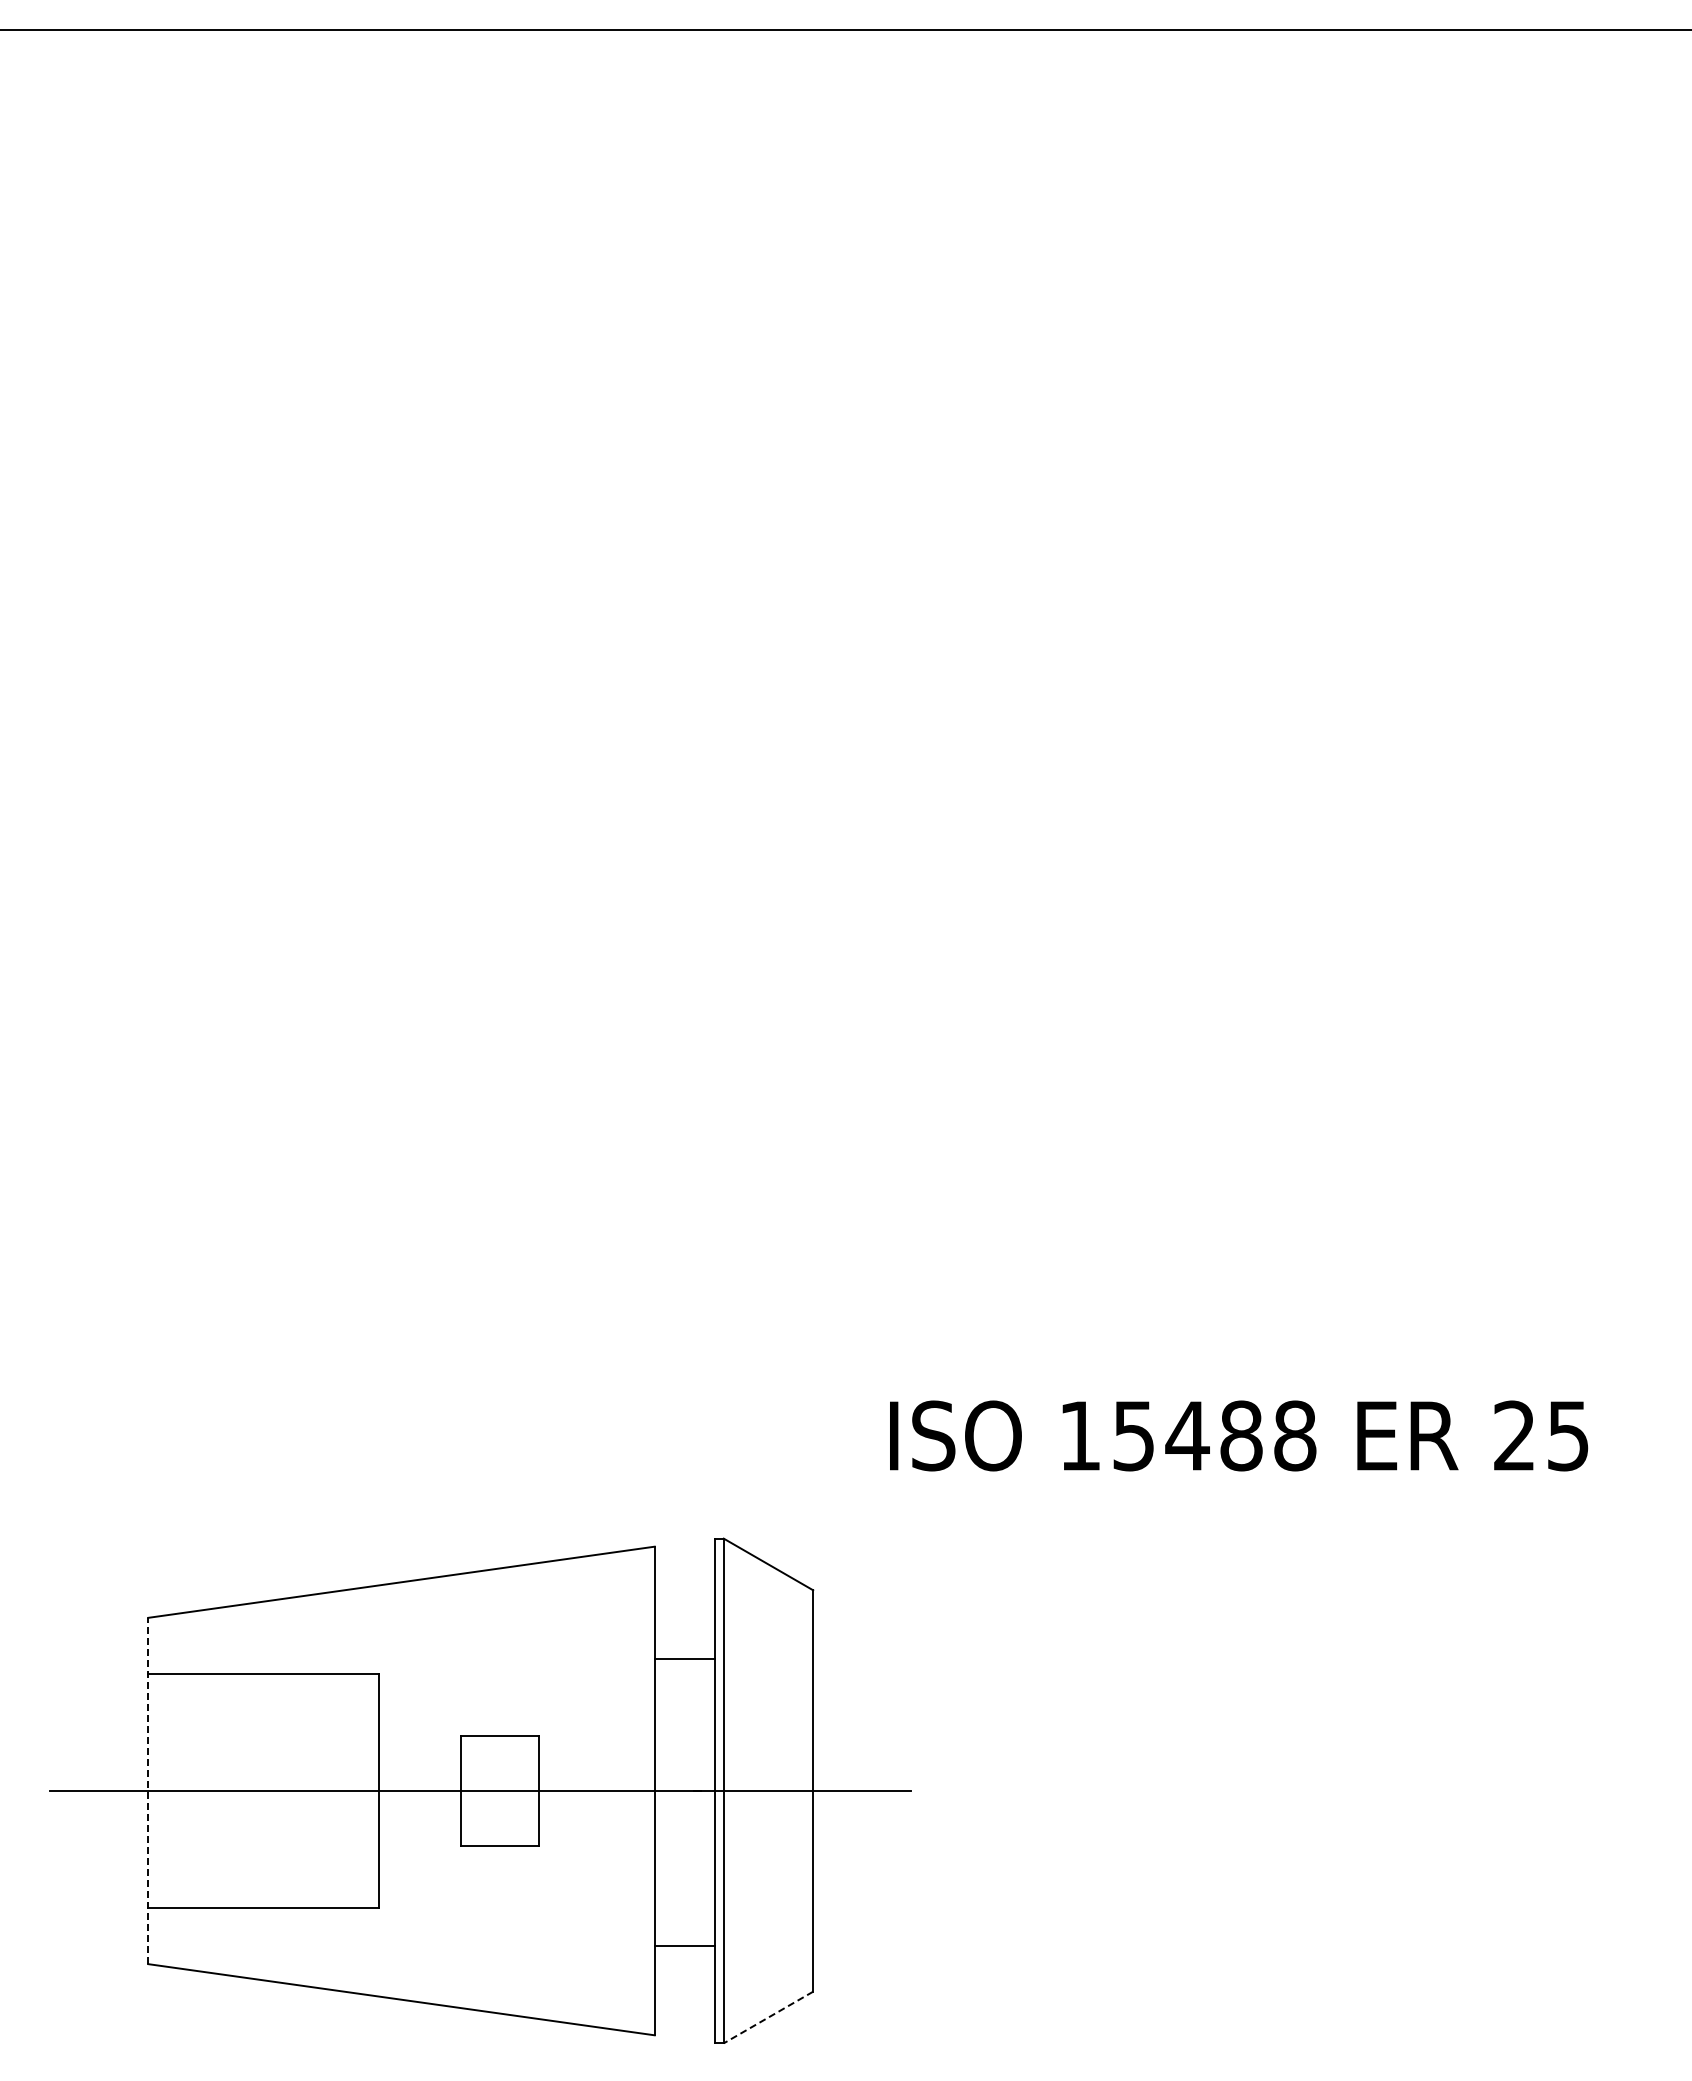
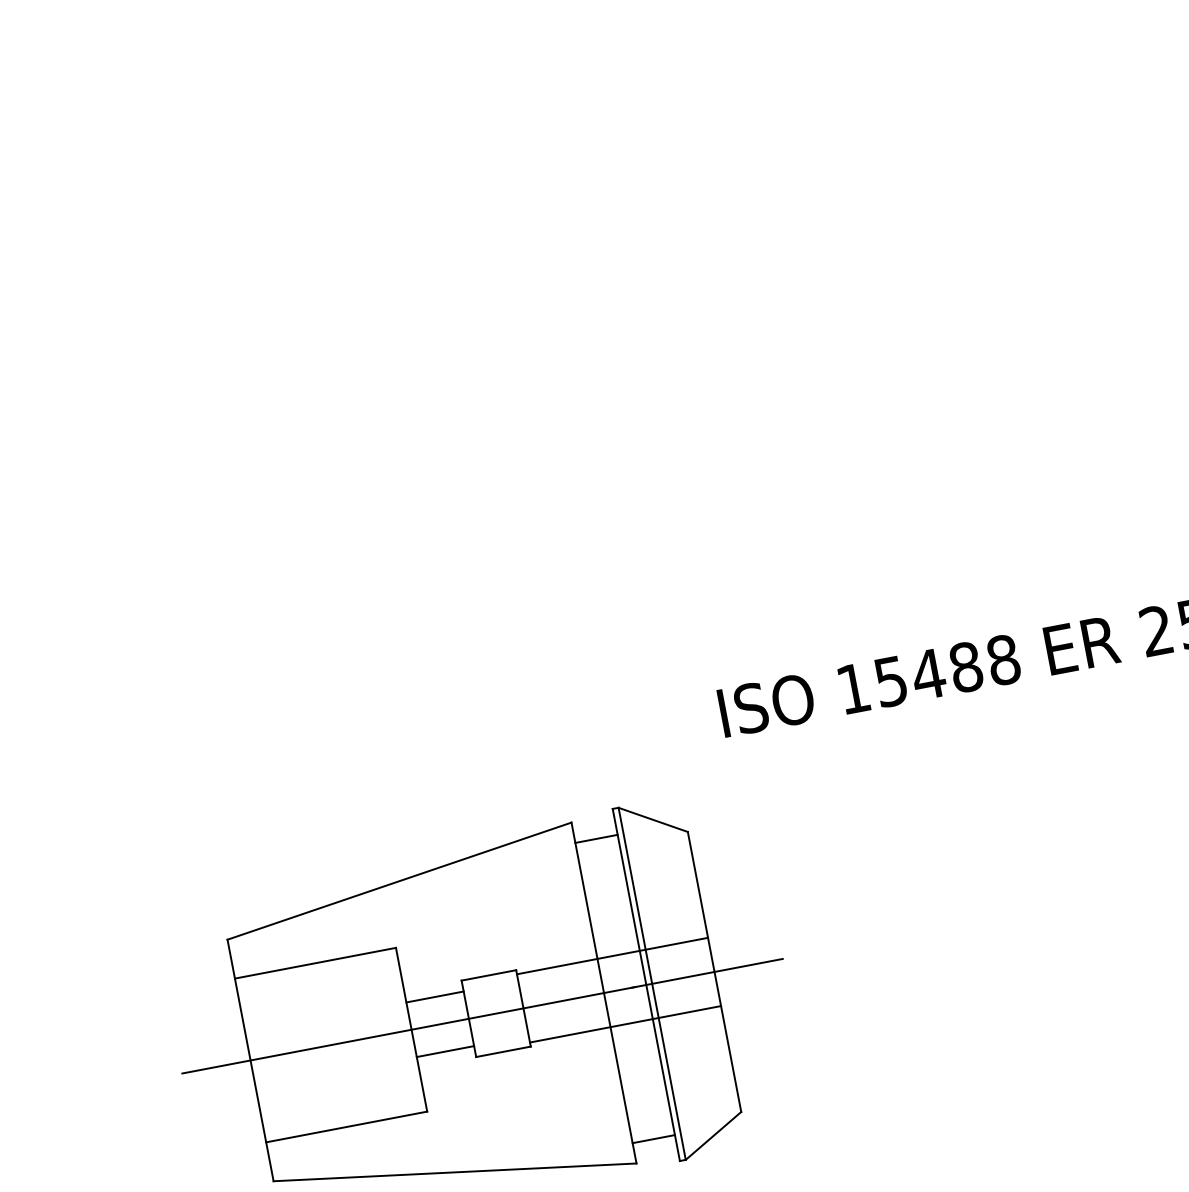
line: (684, 1658) -> (596, 838), moved
line: (676, 1742) -> (612, 956), added
line: (419, 1751) -> (434, 996), added
line: (148, 1790) -> (250, 1060), dashed -> solid
line: (419, 1830) -> (445, 1051), added
line: (676, 1839) -> (625, 1023), added
line: (684, 1946) -> (653, 1139), moved
line: (768, 2017) -> (713, 1135), dashed -> solid

